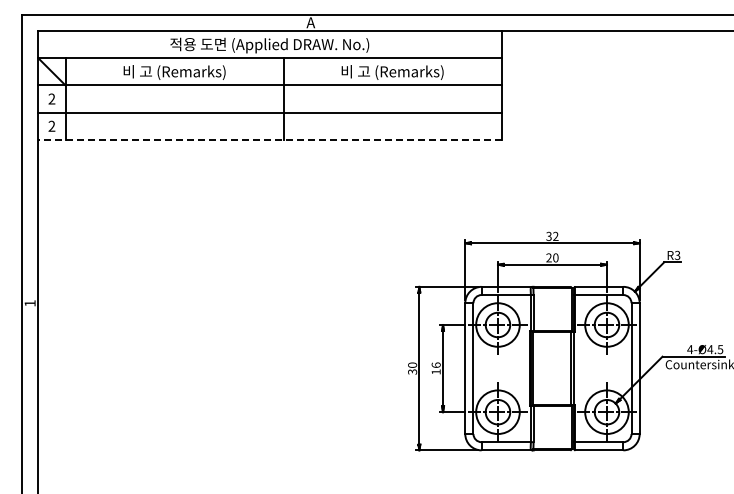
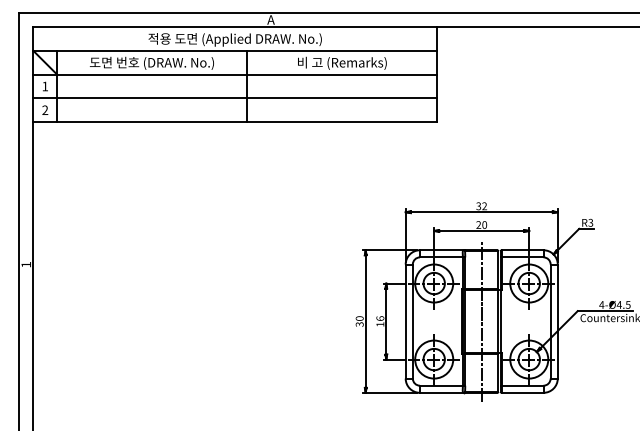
text: (174, 72) -> (152, 63), 비 고 (Remarks) -> 도면 번호 (DRAW. No.)
text: (51, 98) -> (44, 86), 2 -> 1
line: (270, 139) -> (235, 121), dashed -> solid
line: (552, 368) -> (481, 321), added

